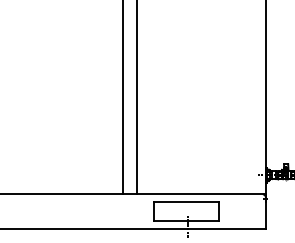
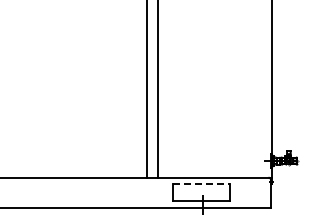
line: (187, 202) -> (202, 184), solid -> dashed

